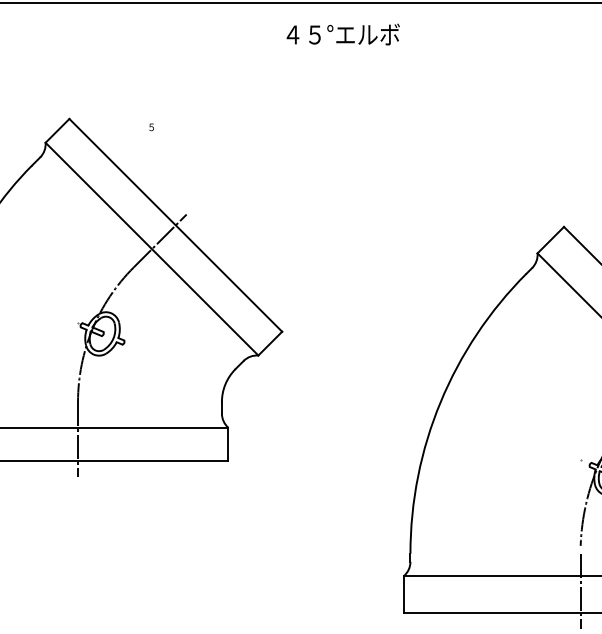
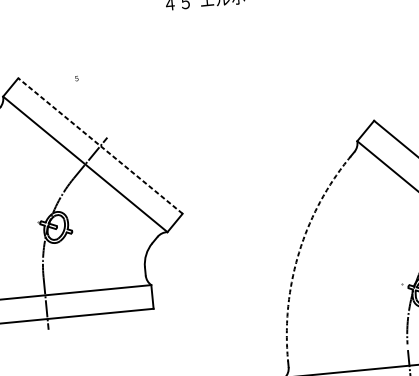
line: (175, 225) -> (100, 146), solid -> dashed
arc: (440, 402) -> (299, 252), solid -> dashed

